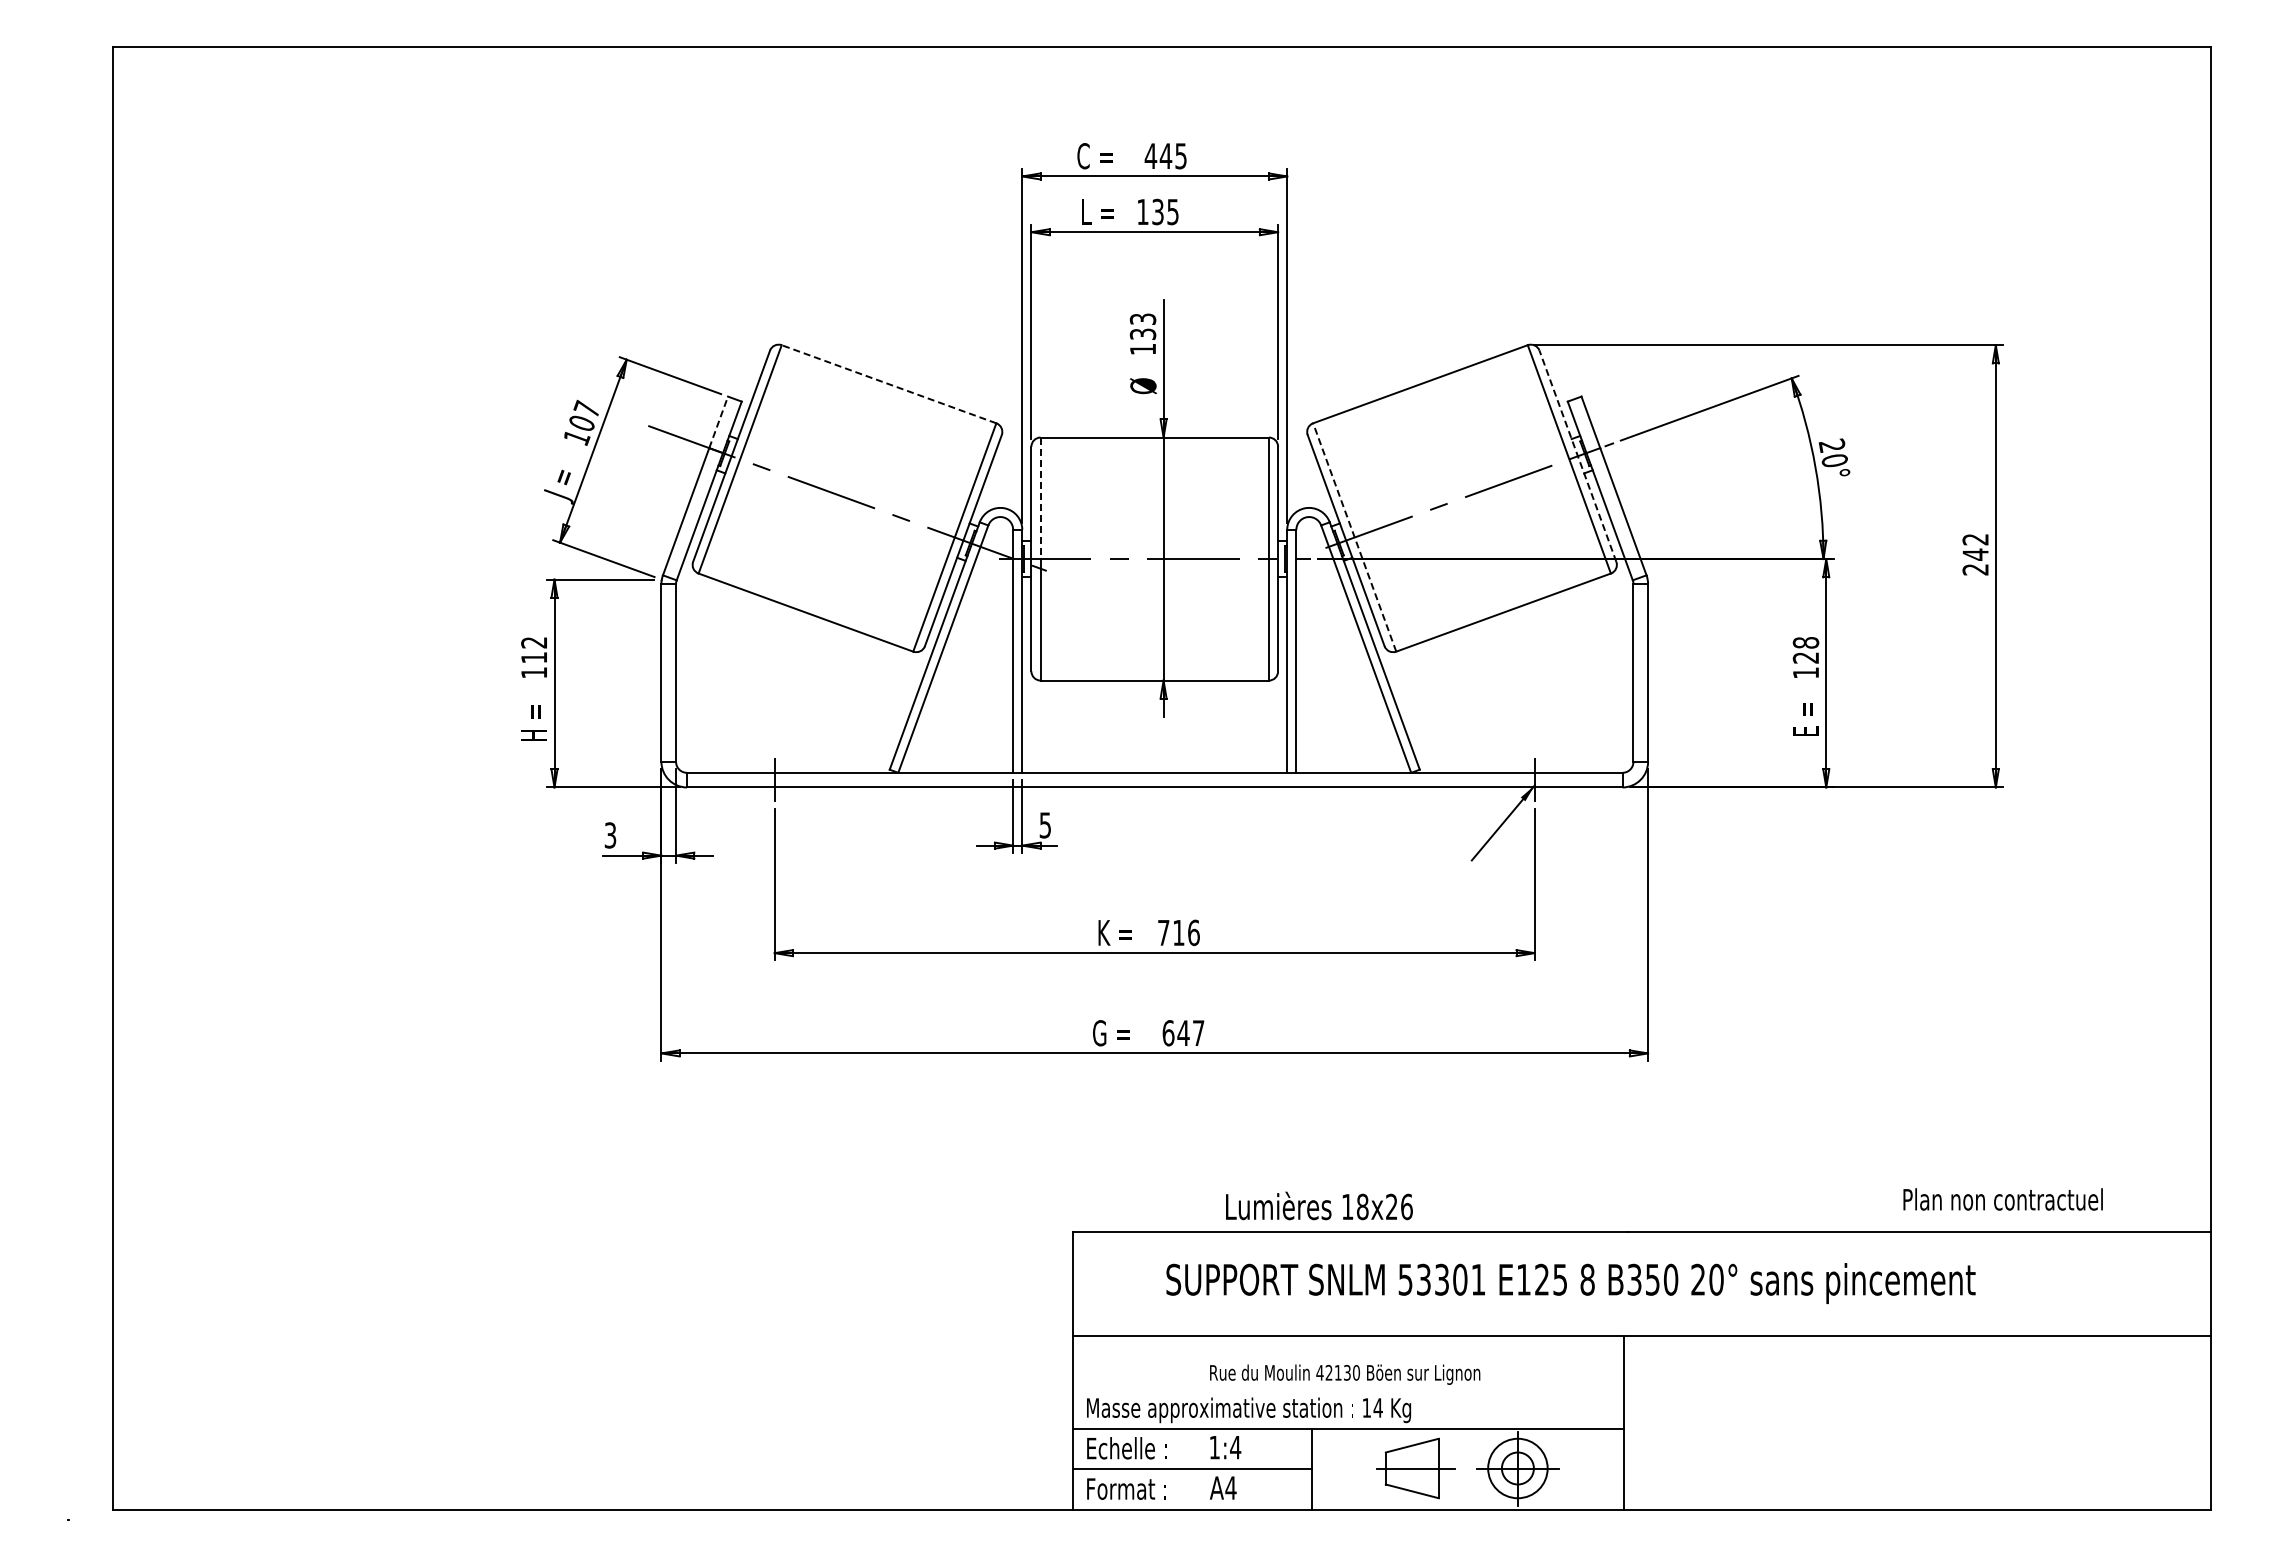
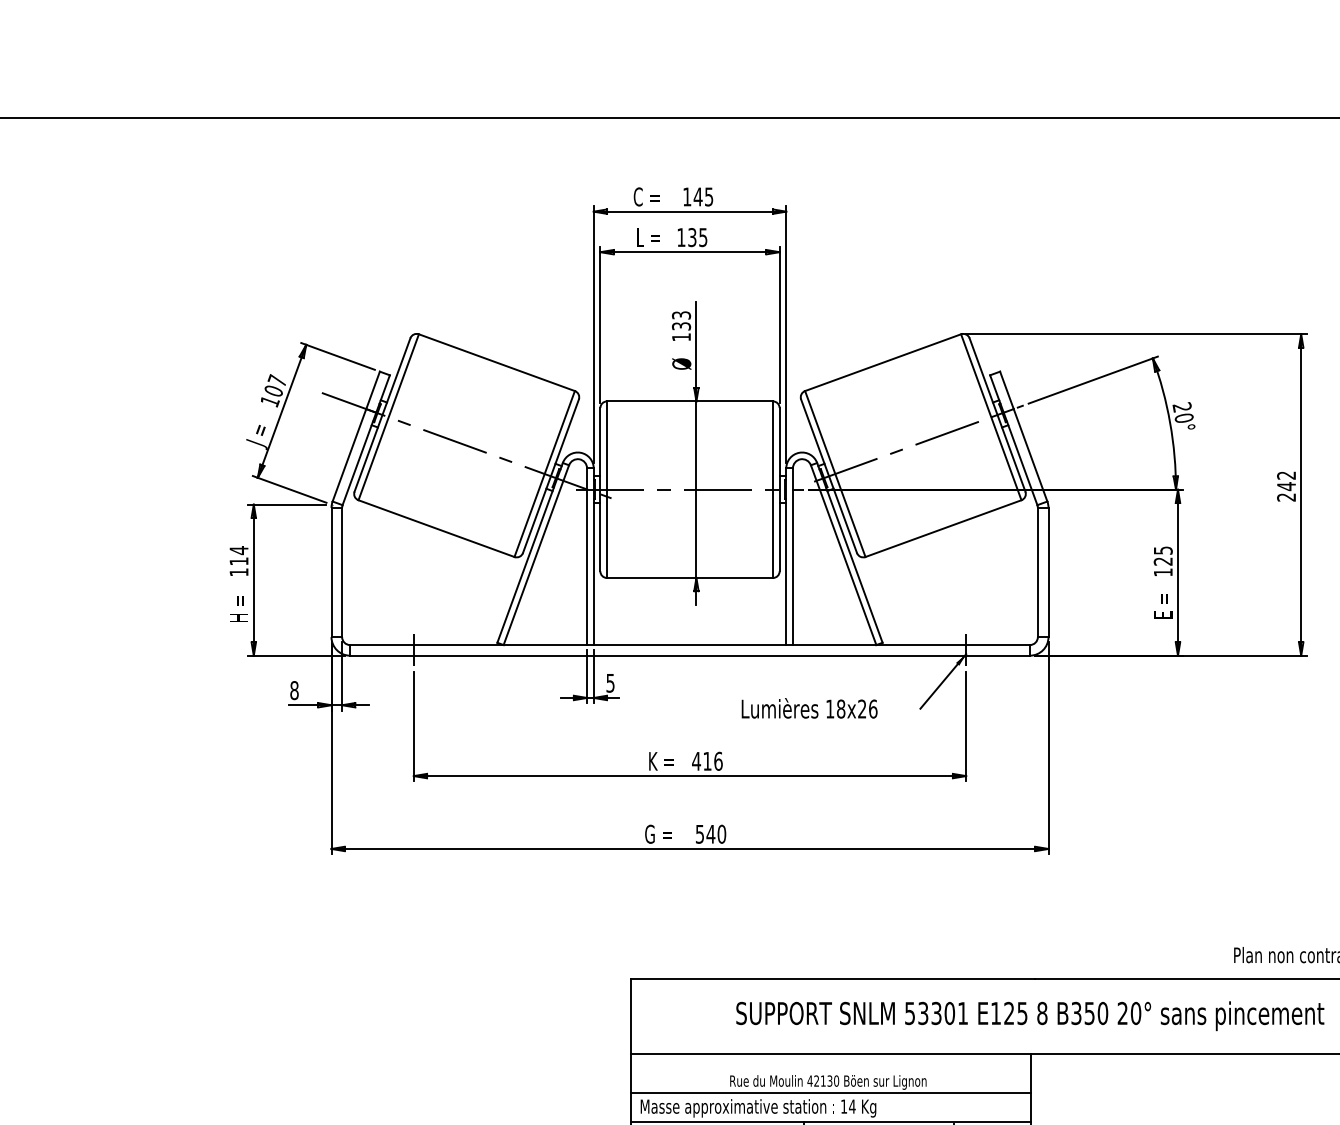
text: (1150, 155) -> (686, 196), 445 -> 145
line: (888, 384) -> (496, 362), dashed -> solid
line: (718, 421) -> (372, 389), dashed -> solid
line: (1577, 455) -> (997, 414), dashed -> solid
line: (1040, 498) -> (606, 445), dashed -> solid
line: (1354, 537) -> (835, 474), dashed -> solid
text: (533, 642) -> (238, 550), 112 -> 114
text: (1805, 642) -> (1162, 550), 128 -> 125
text: (610, 835) -> (294, 690), 3 -> 8
text: (1163, 932) -> (696, 761), 716 -> 416
text: (1183, 1033) -> (710, 834), 647 -> 540
text: (1319, 1205) -> (809, 708), moved
text: (1570, 1283) -> (1029, 1016), moved
line: (1348, 1388) -> (830, 1092), added

